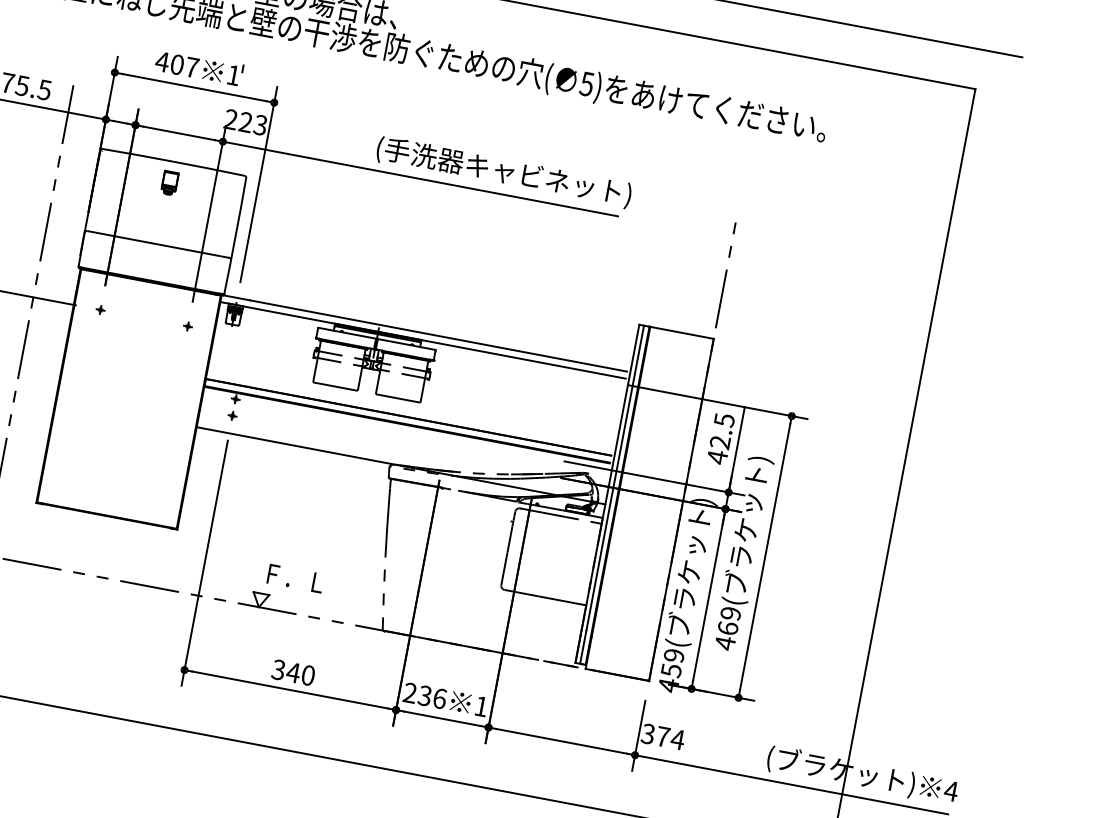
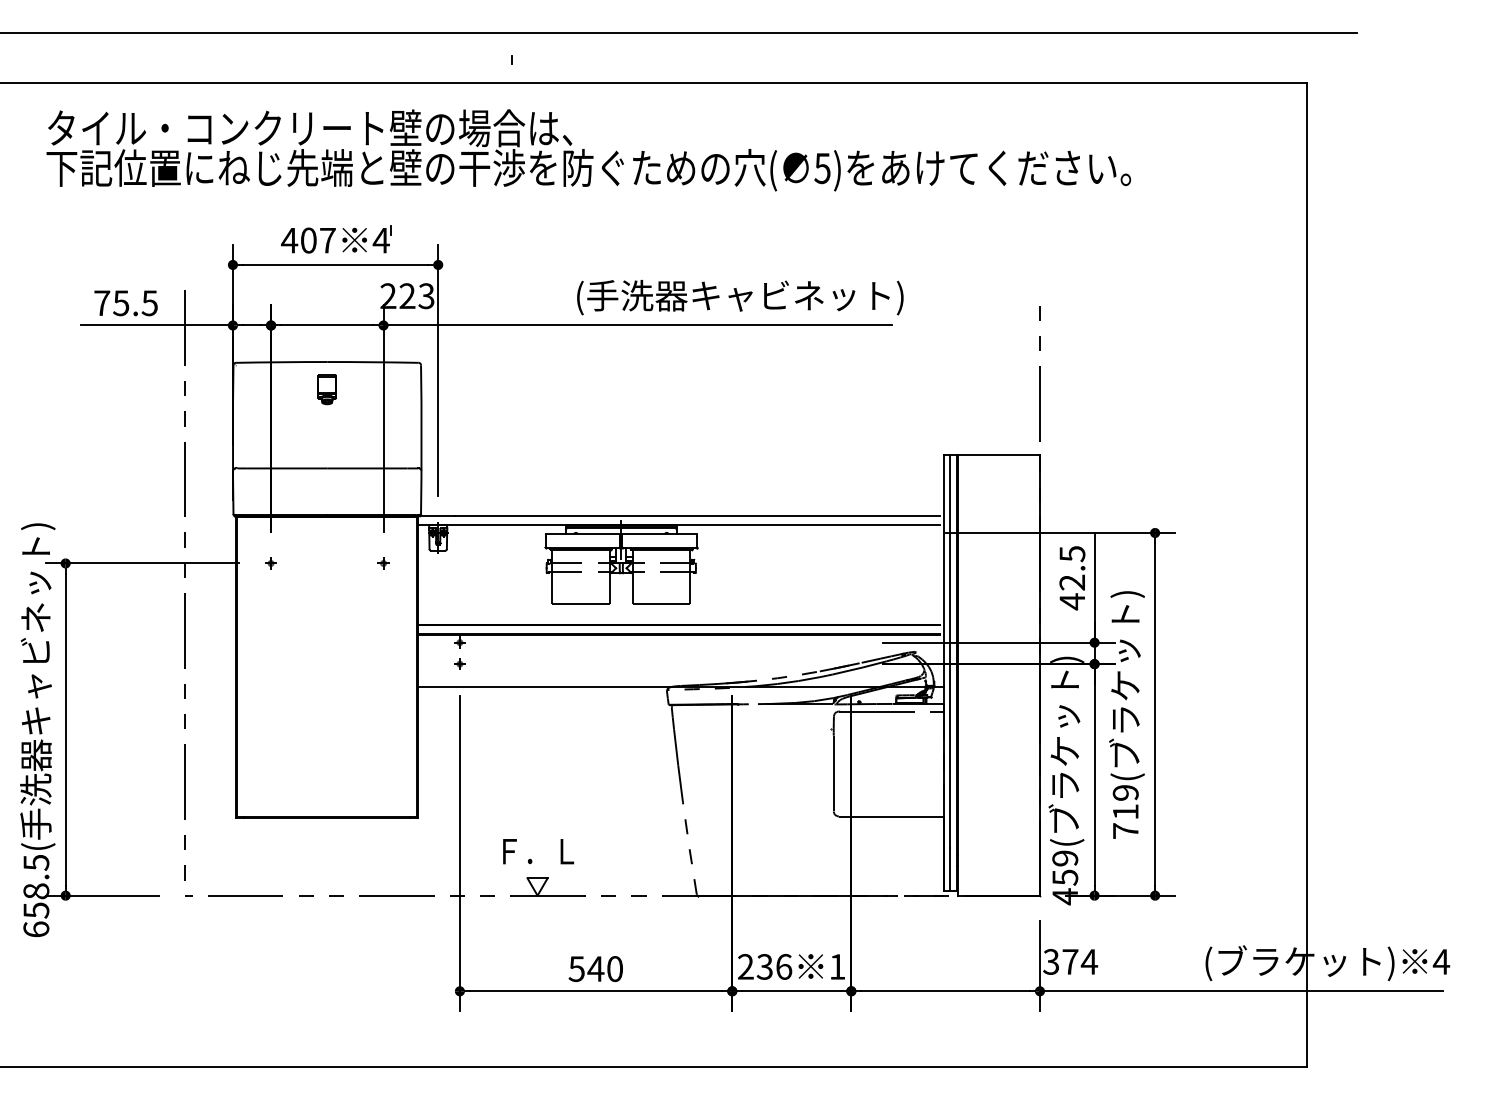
text: (233, 75) -> (380, 240), 1 -> 4
text: (295, 578) -> (538, 851), moved
text: (726, 635) -> (1125, 821), 469( -> 719(
text: (278, 669) -> (576, 968), 340 -> 540

